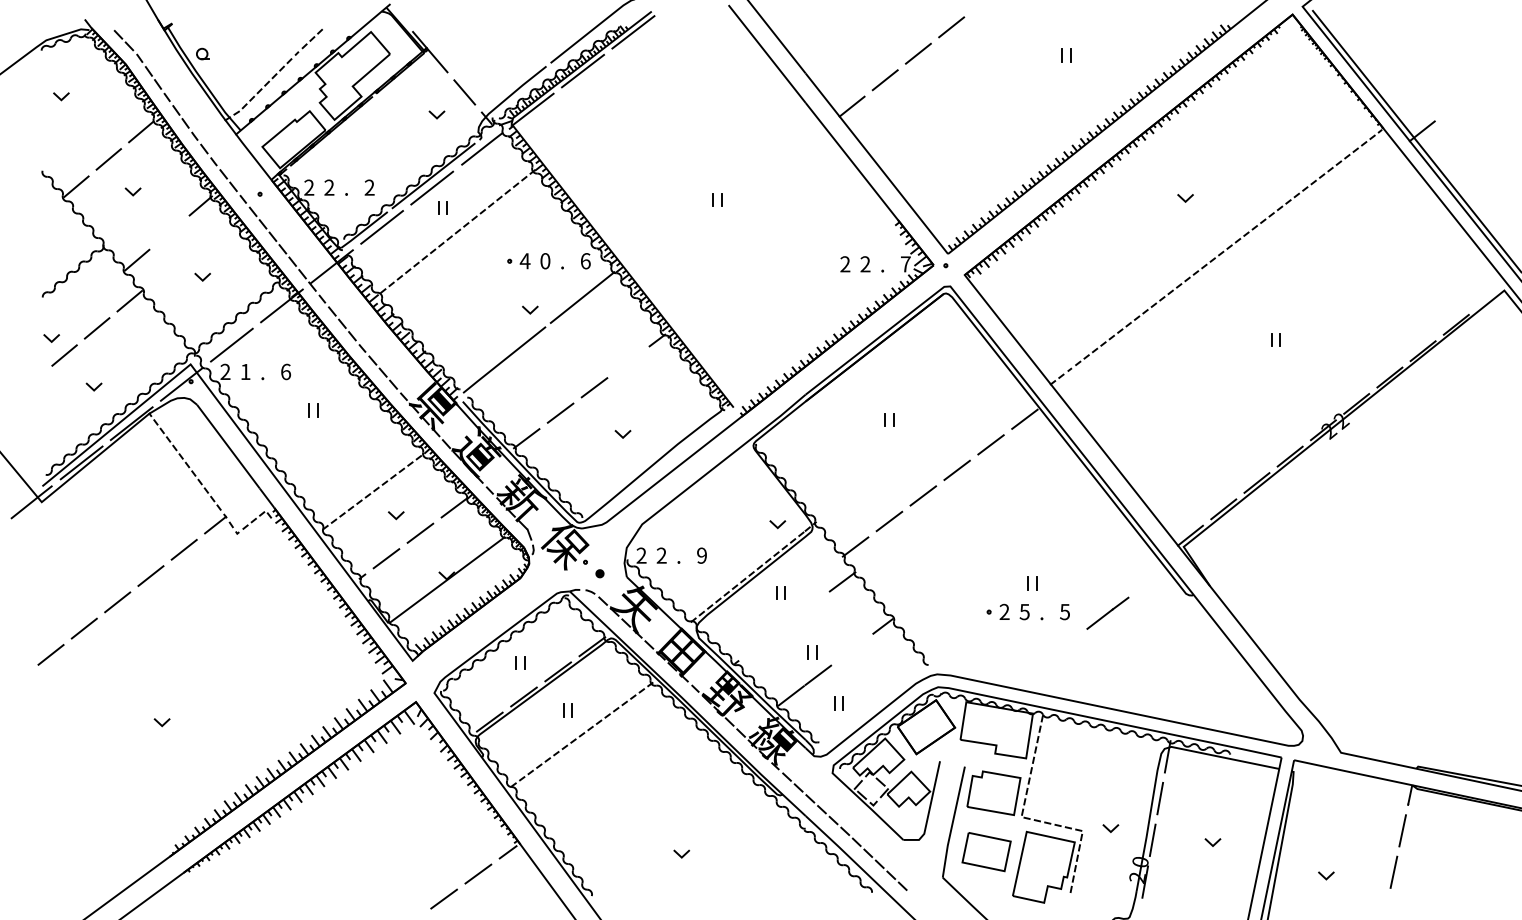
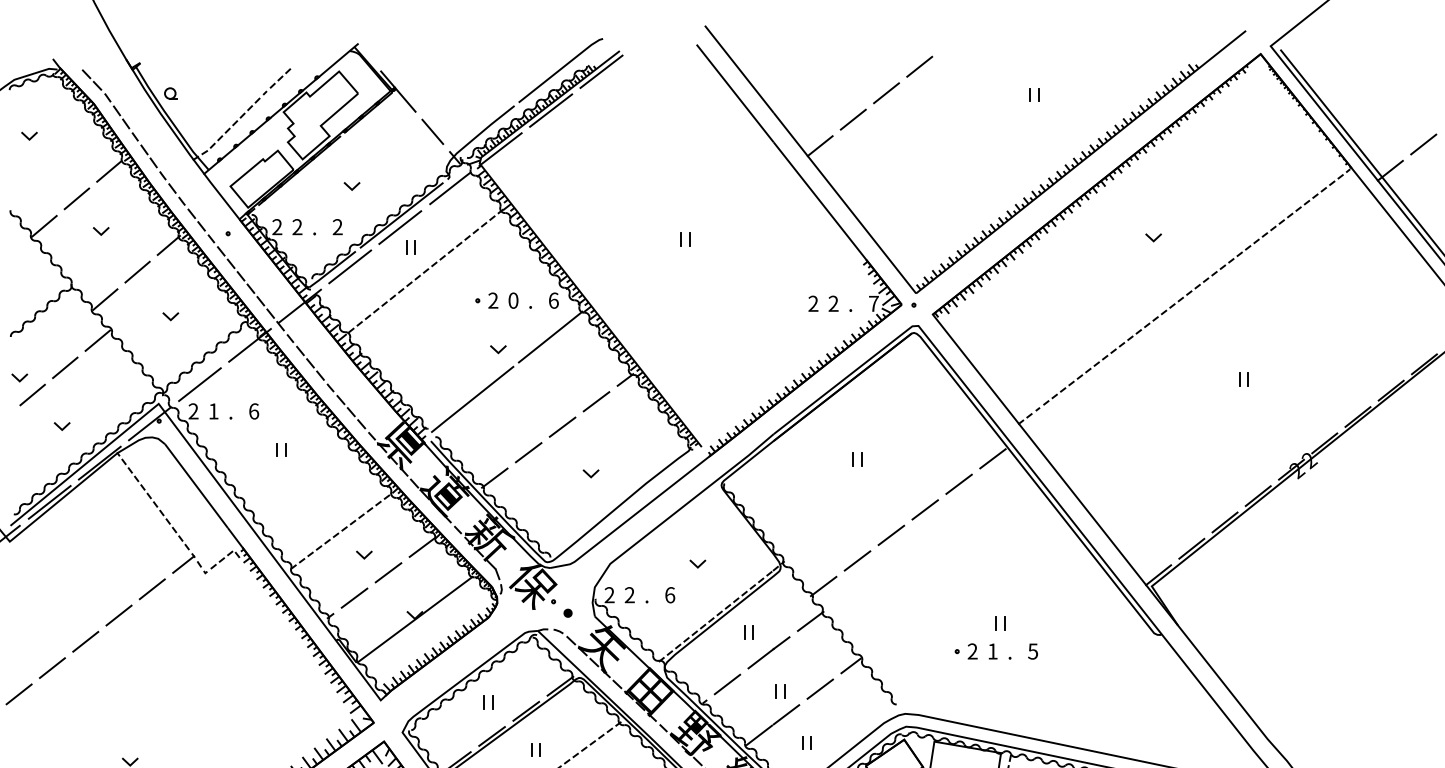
line: (1455, 104) -> (1423, 143), added
line: (435, 115) -> (350, 186), moved
line: (169, 232) -> (137, 271), added
text: (524, 261) -> (492, 300), 4 -> 2
line: (628, 361) -> (596, 400), added
line: (776, 525) -> (696, 564), moved
text: (702, 555) -> (670, 594), 9 -> 6
text: (1024, 612) -> (992, 651), 5 -> 1
line: (1107, 612) -> (768, 651), moved
line: (759, 644) -> (727, 683), added
line: (851, 649) -> (819, 688), added

